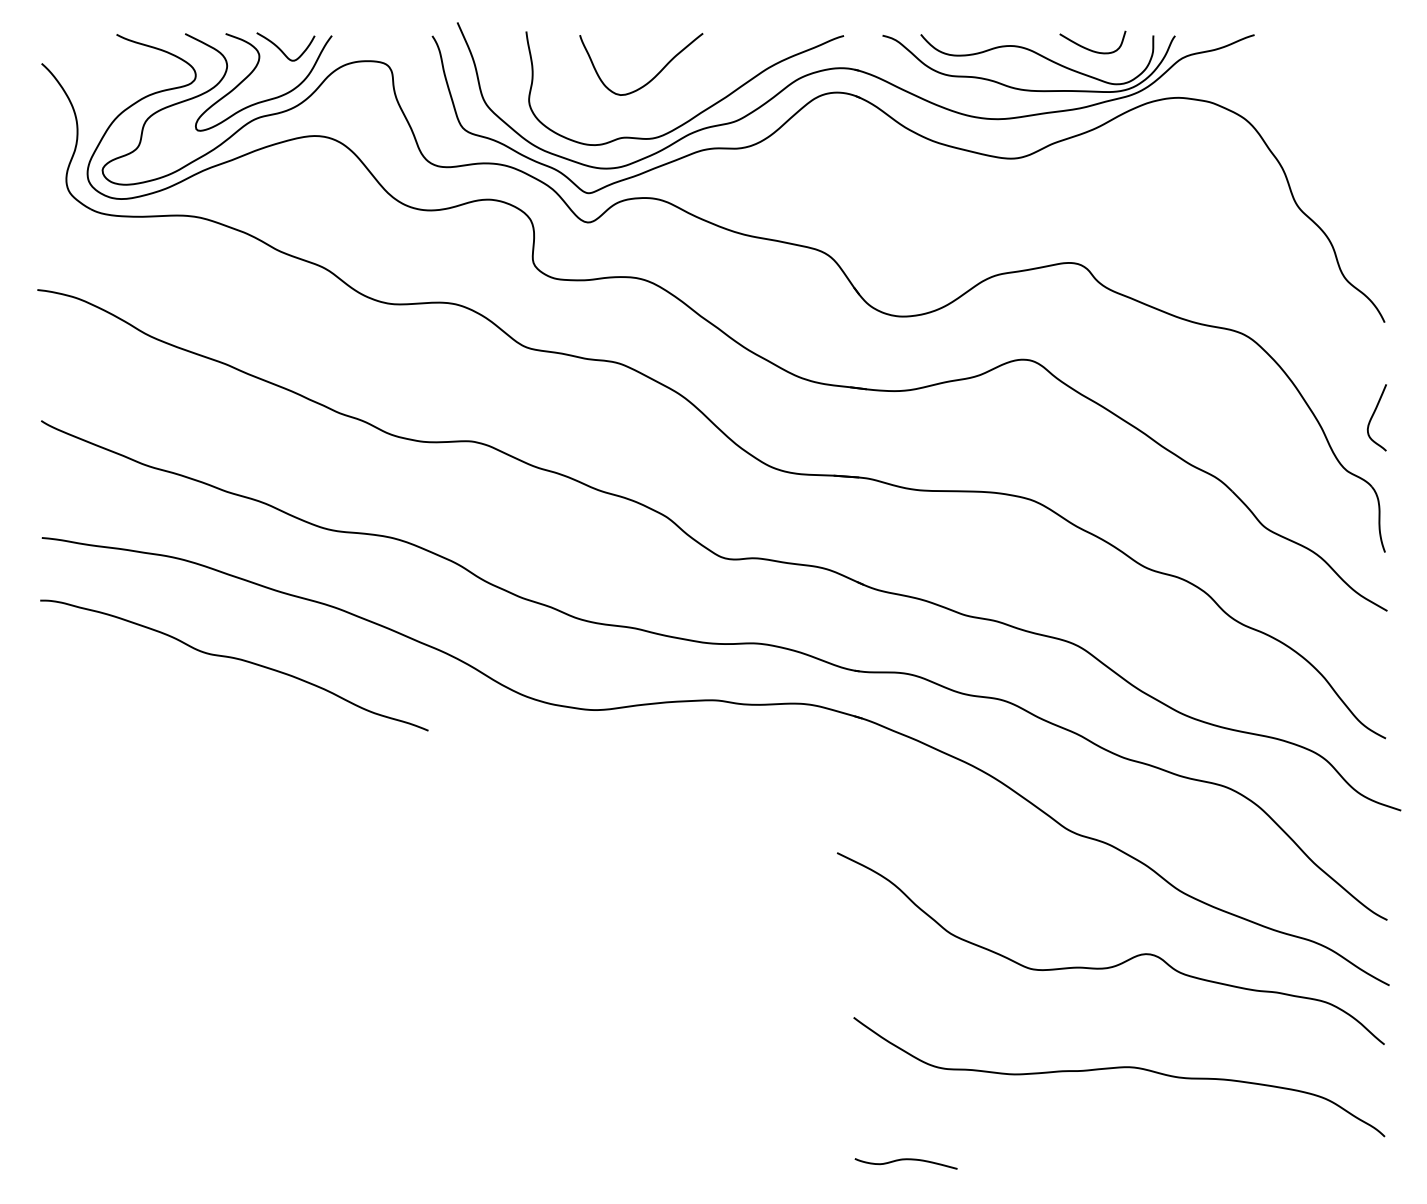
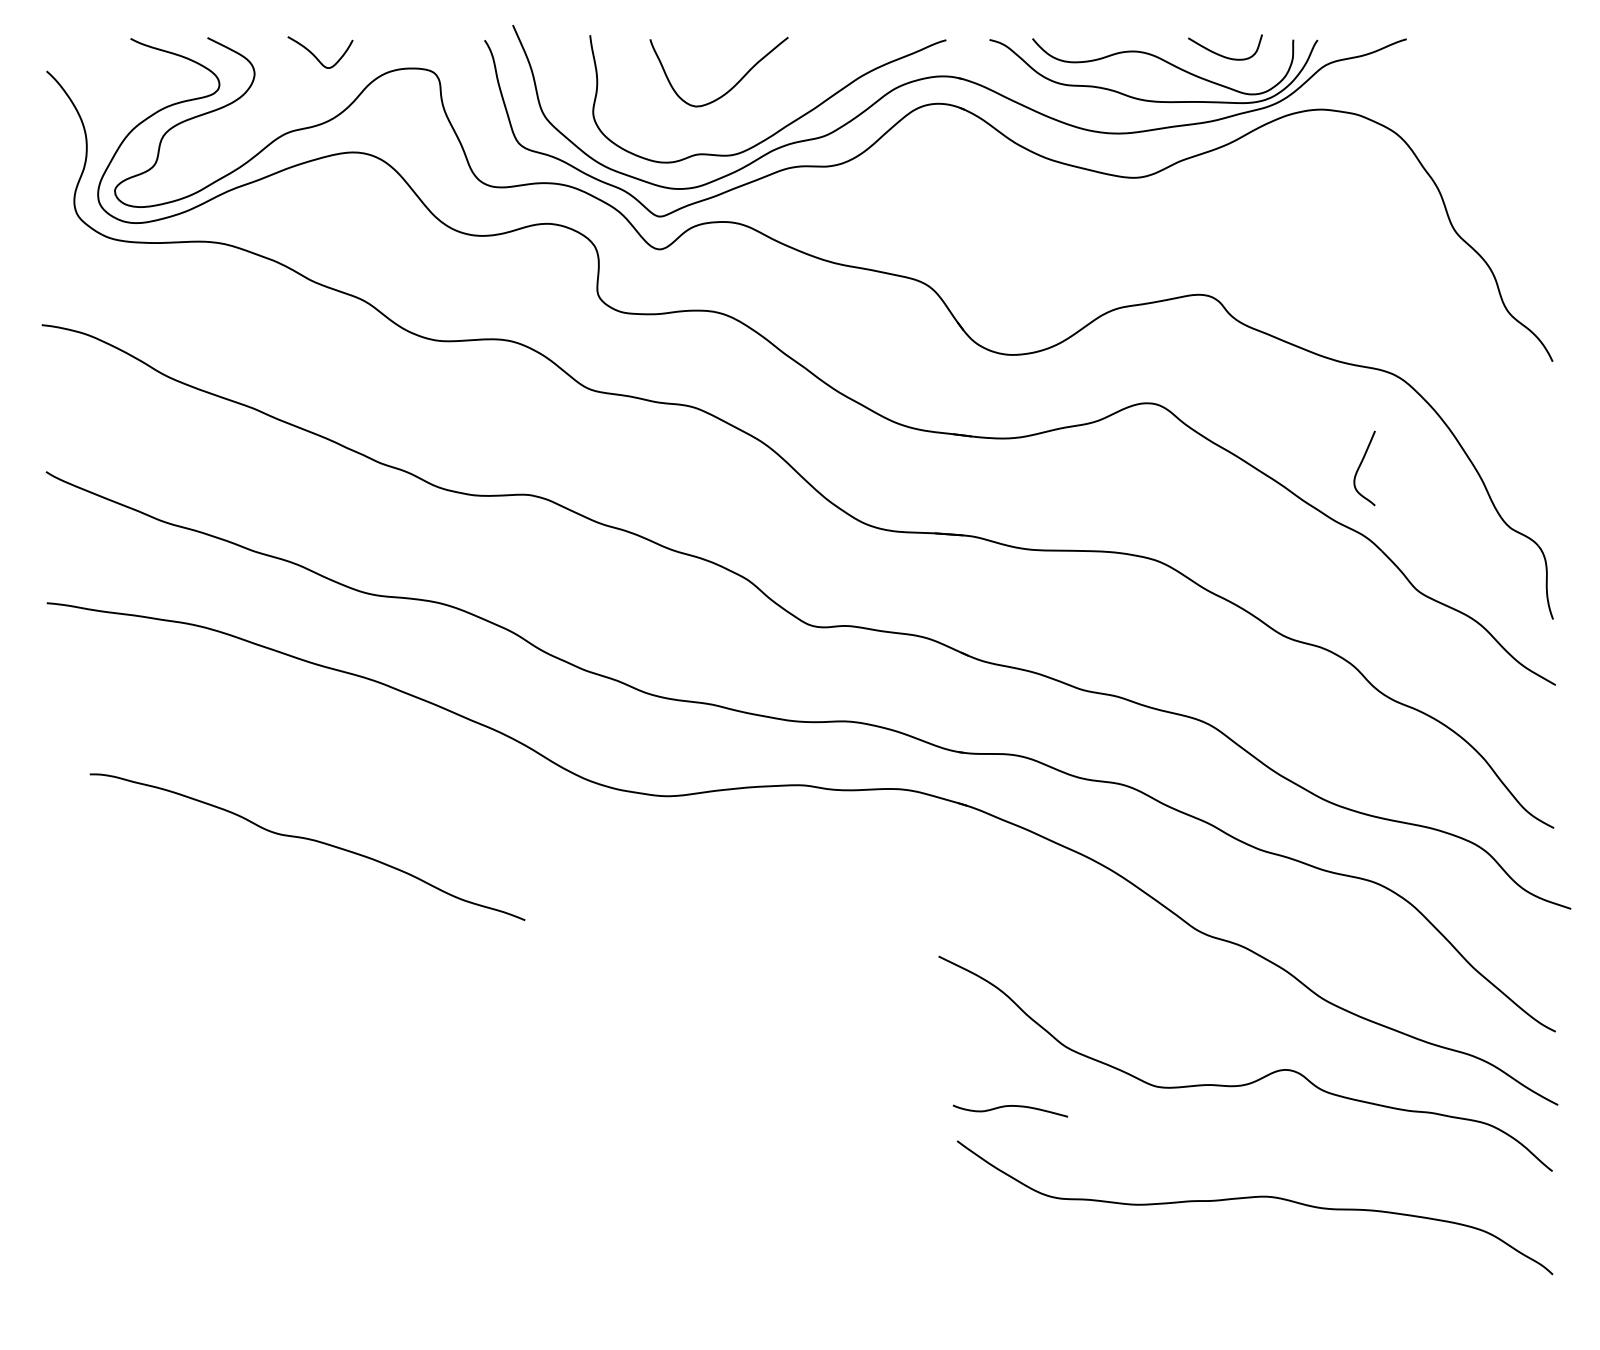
curve: (252, 73) -> (283, 82), removed
curve: (1373, 416) -> (1360, 466), moved
curve: (234, 659) -> (307, 840), moved
curve: (905, 1160) -> (1009, 1107), moved

